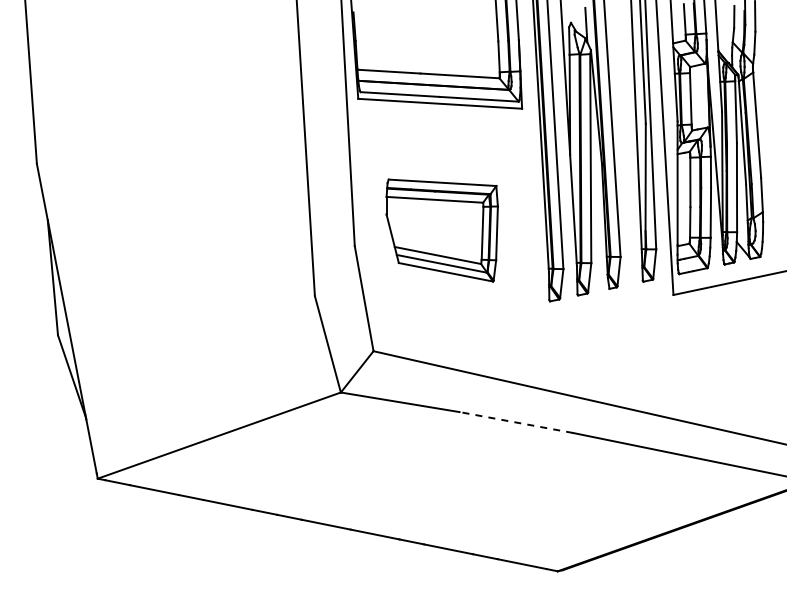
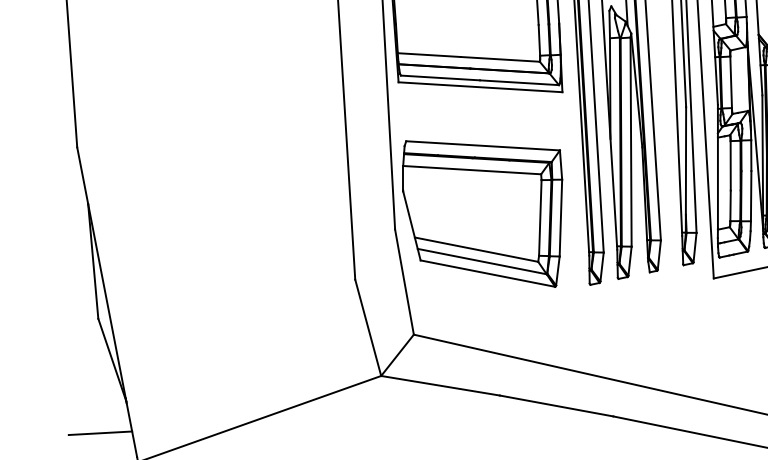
part: (441, 230) -> (481, 213), size x1.43
line: (516, 422) -> (556, 405), dashed -> solid
line: (59, 449) -> (99, 432), added

